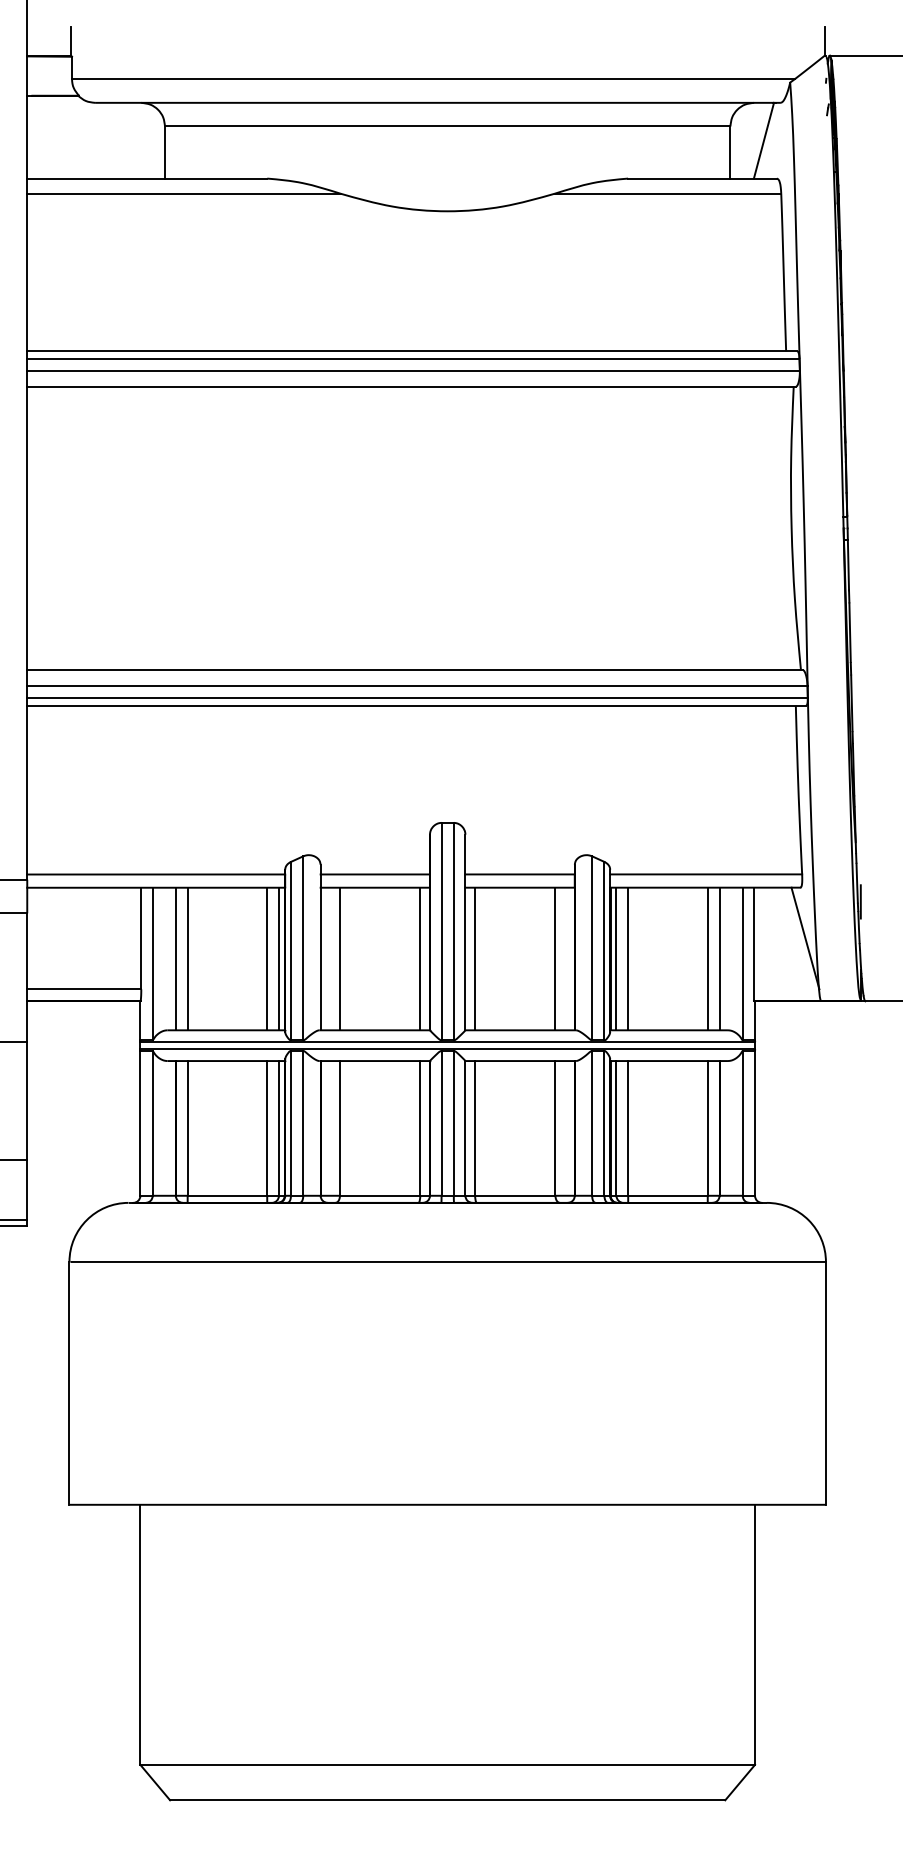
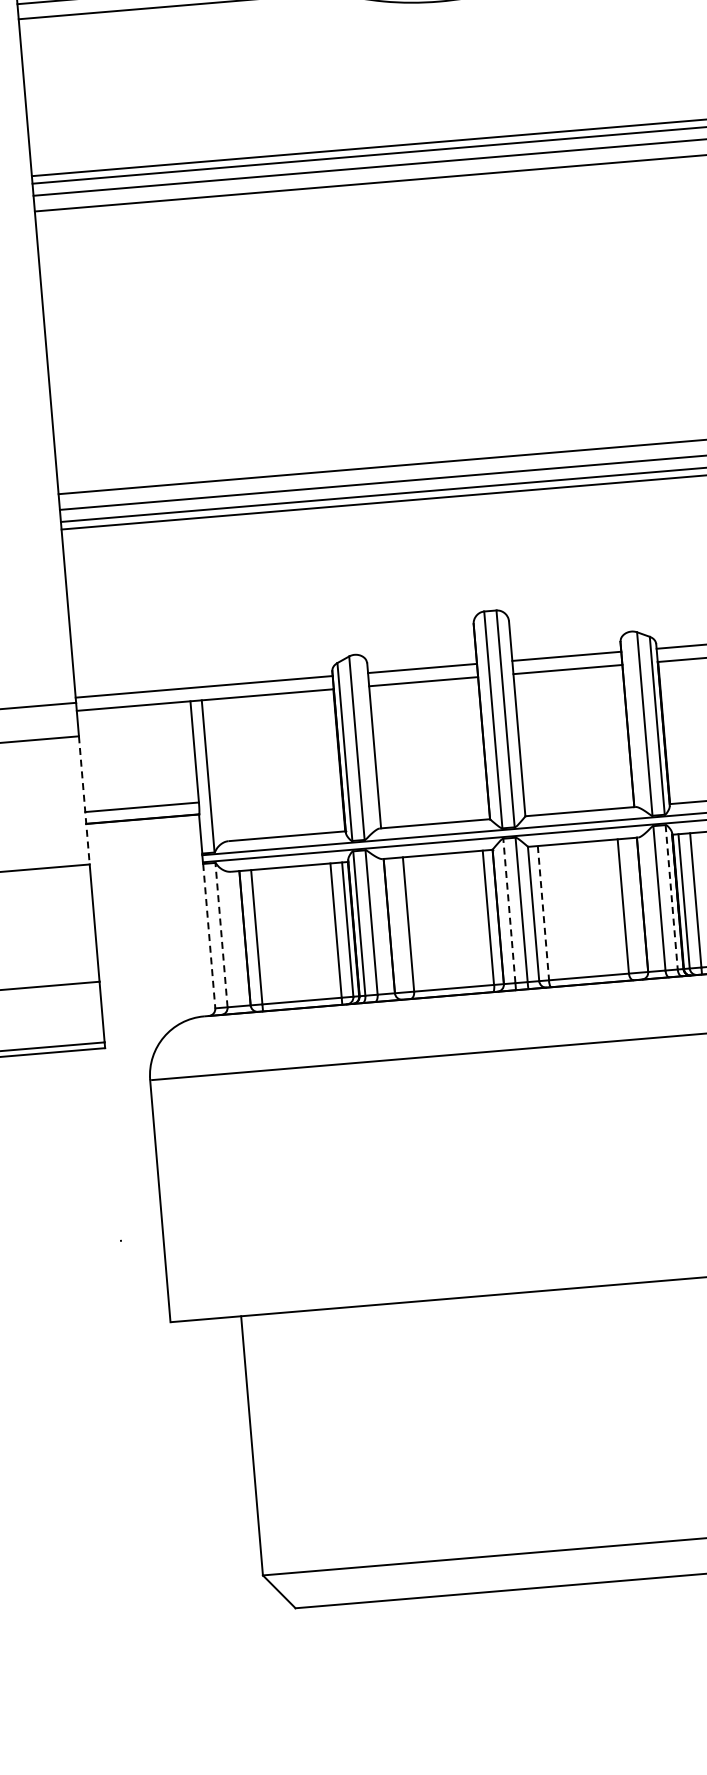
line: (175, 958) -> (230, 768), removed
line: (187, 958) -> (242, 767), removed
line: (267, 958) -> (322, 761), removed
line: (278, 958) -> (333, 760), removed
line: (339, 958) -> (393, 755), removed
line: (420, 958) -> (474, 748), removed
line: (475, 958) -> (529, 743), removed
line: (555, 958) -> (609, 737), removed
line: (616, 958) -> (669, 732), removed
line: (628, 958) -> (681, 731), removed
line: (27, 978) -> (84, 801), solid -> dashed
line: (152, 1122) -> (221, 934), solid -> dashed
line: (441, 1122) -> (509, 910), solid -> dashed
line: (140, 1123) -> (209, 936), solid -> dashed
line: (604, 1123) -> (671, 897), solid -> dashed
line: (475, 1128) -> (543, 913), solid -> dashed

